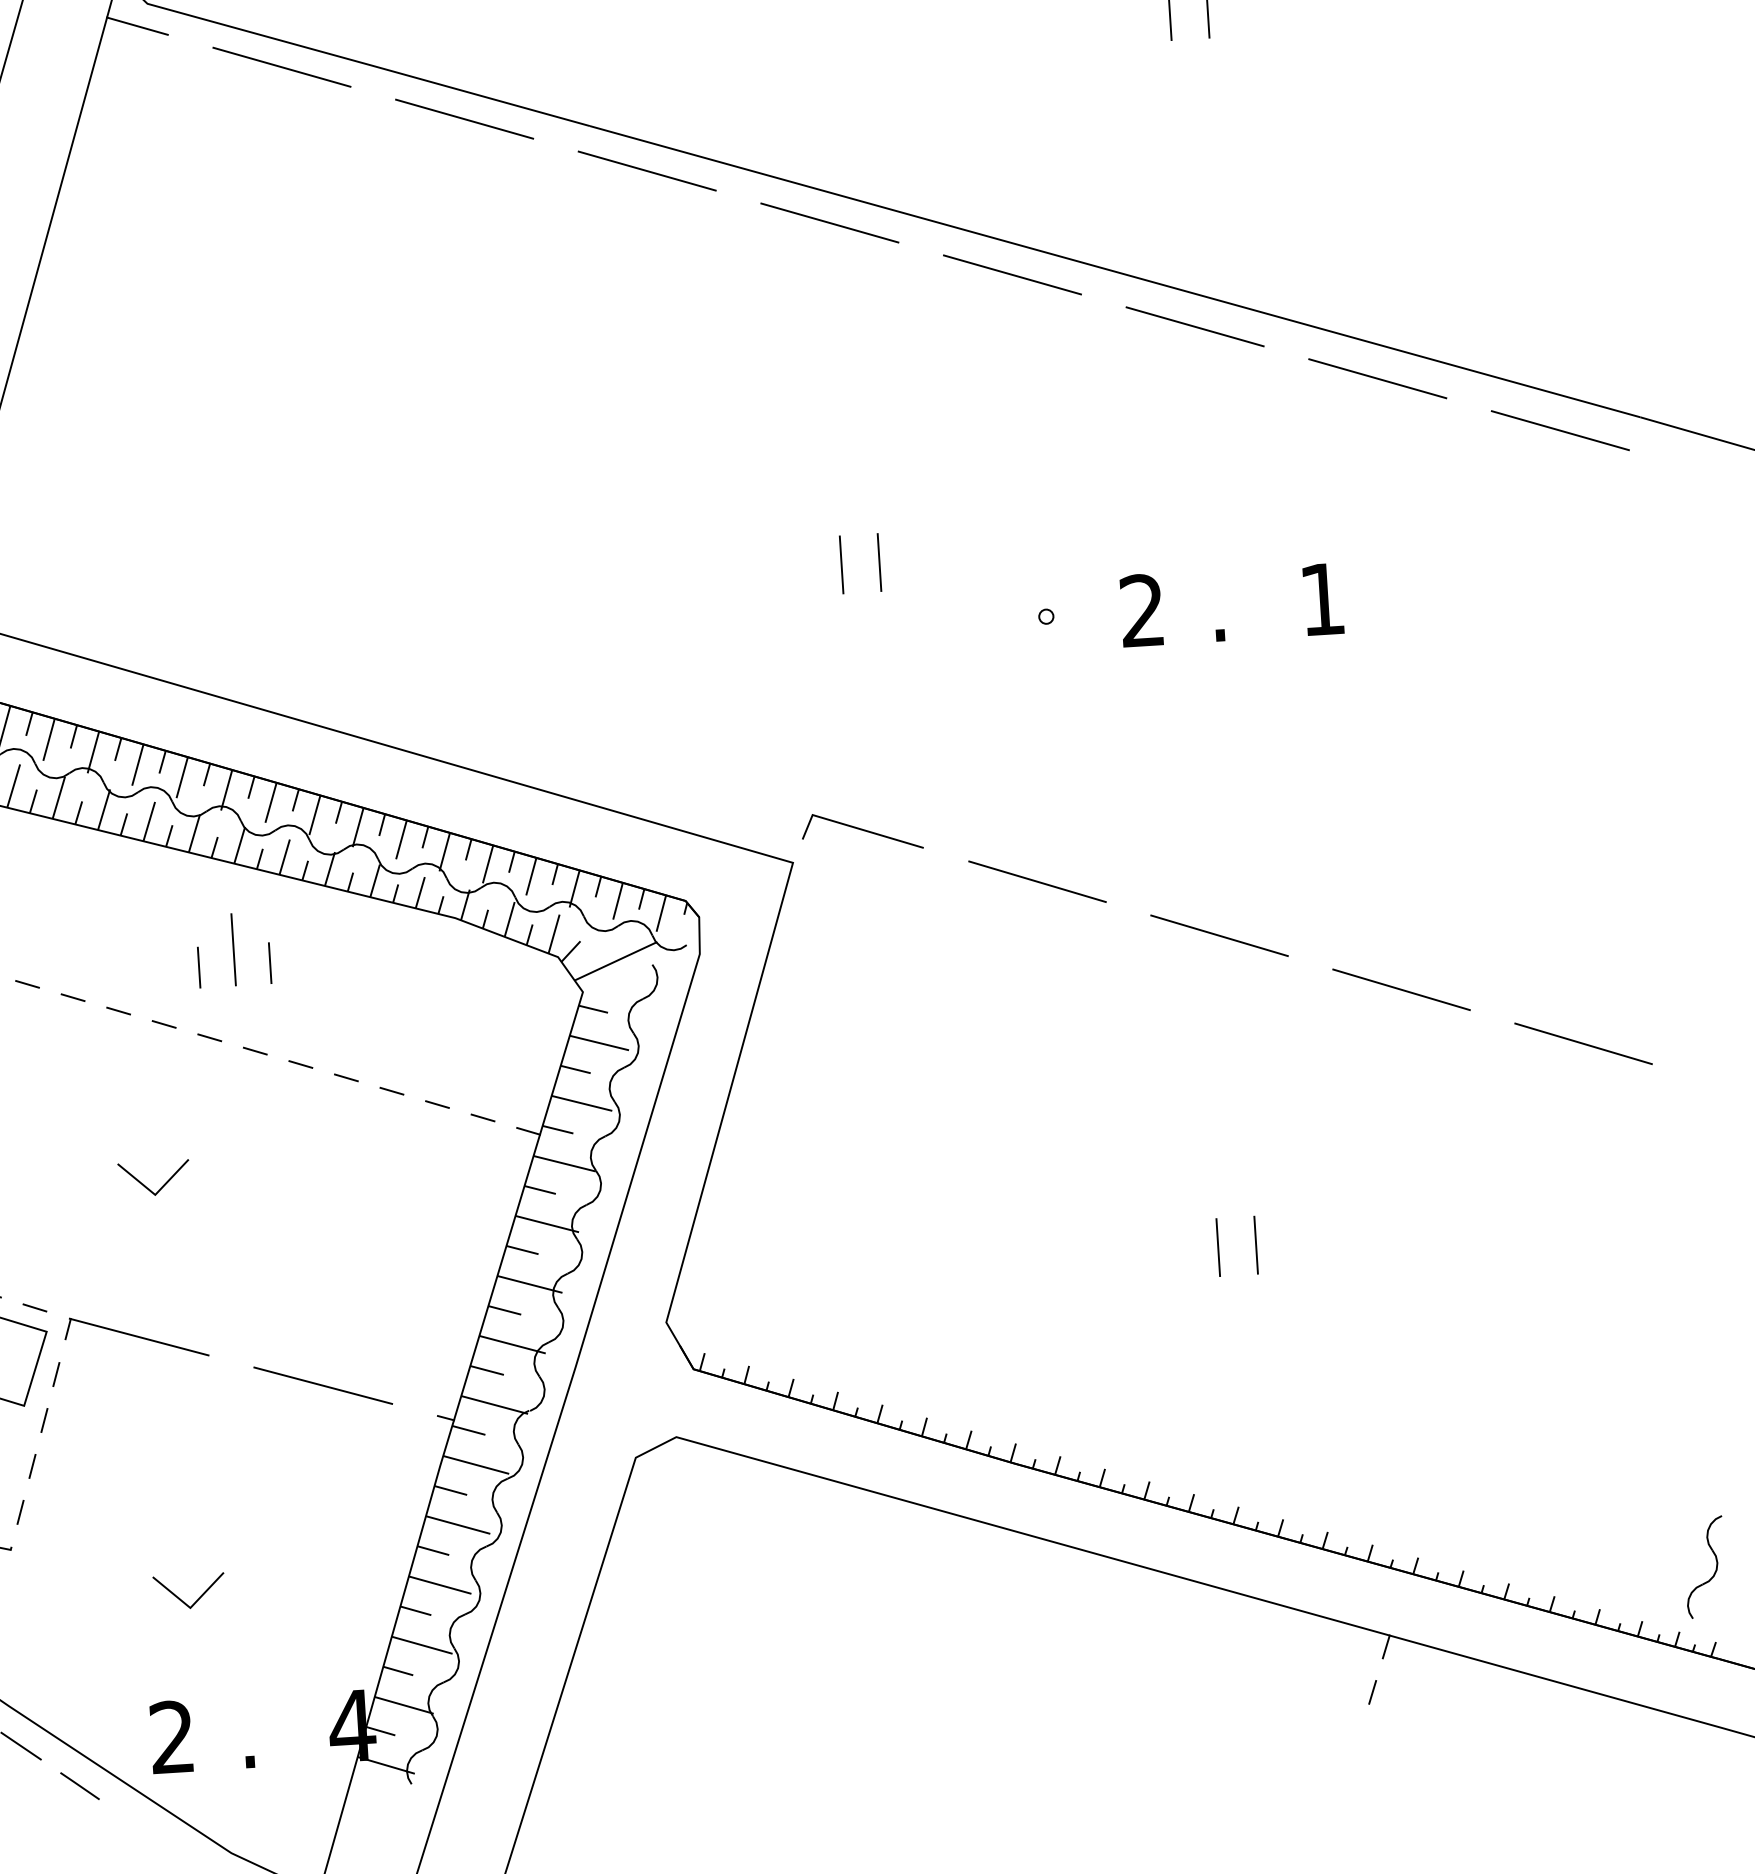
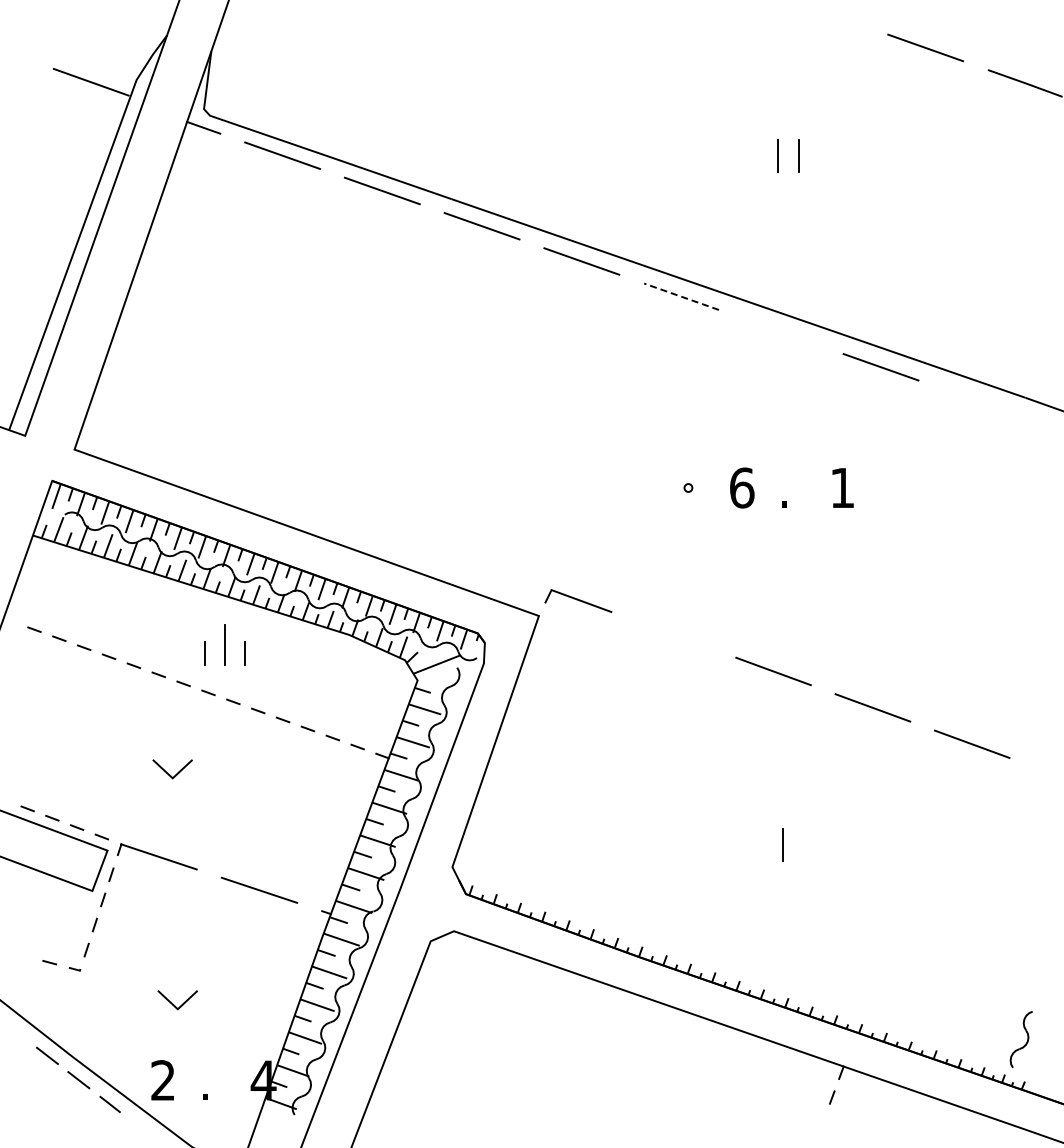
line: (1012, 274) -> (681, 296), solid -> dashed
line: (1193, 326) -> (780, 331), removed
line: (1559, 430) -> (980, 402), removed
line: (879, 561) -> (597, 451), removed
line: (841, 563) -> (576, 451), removed
text: (1143, 609) -> (742, 487), 2 -> 6
line: (1037, 880) -> (674, 634), removed
line: (1217, 1247) -> (761, 844), removed

